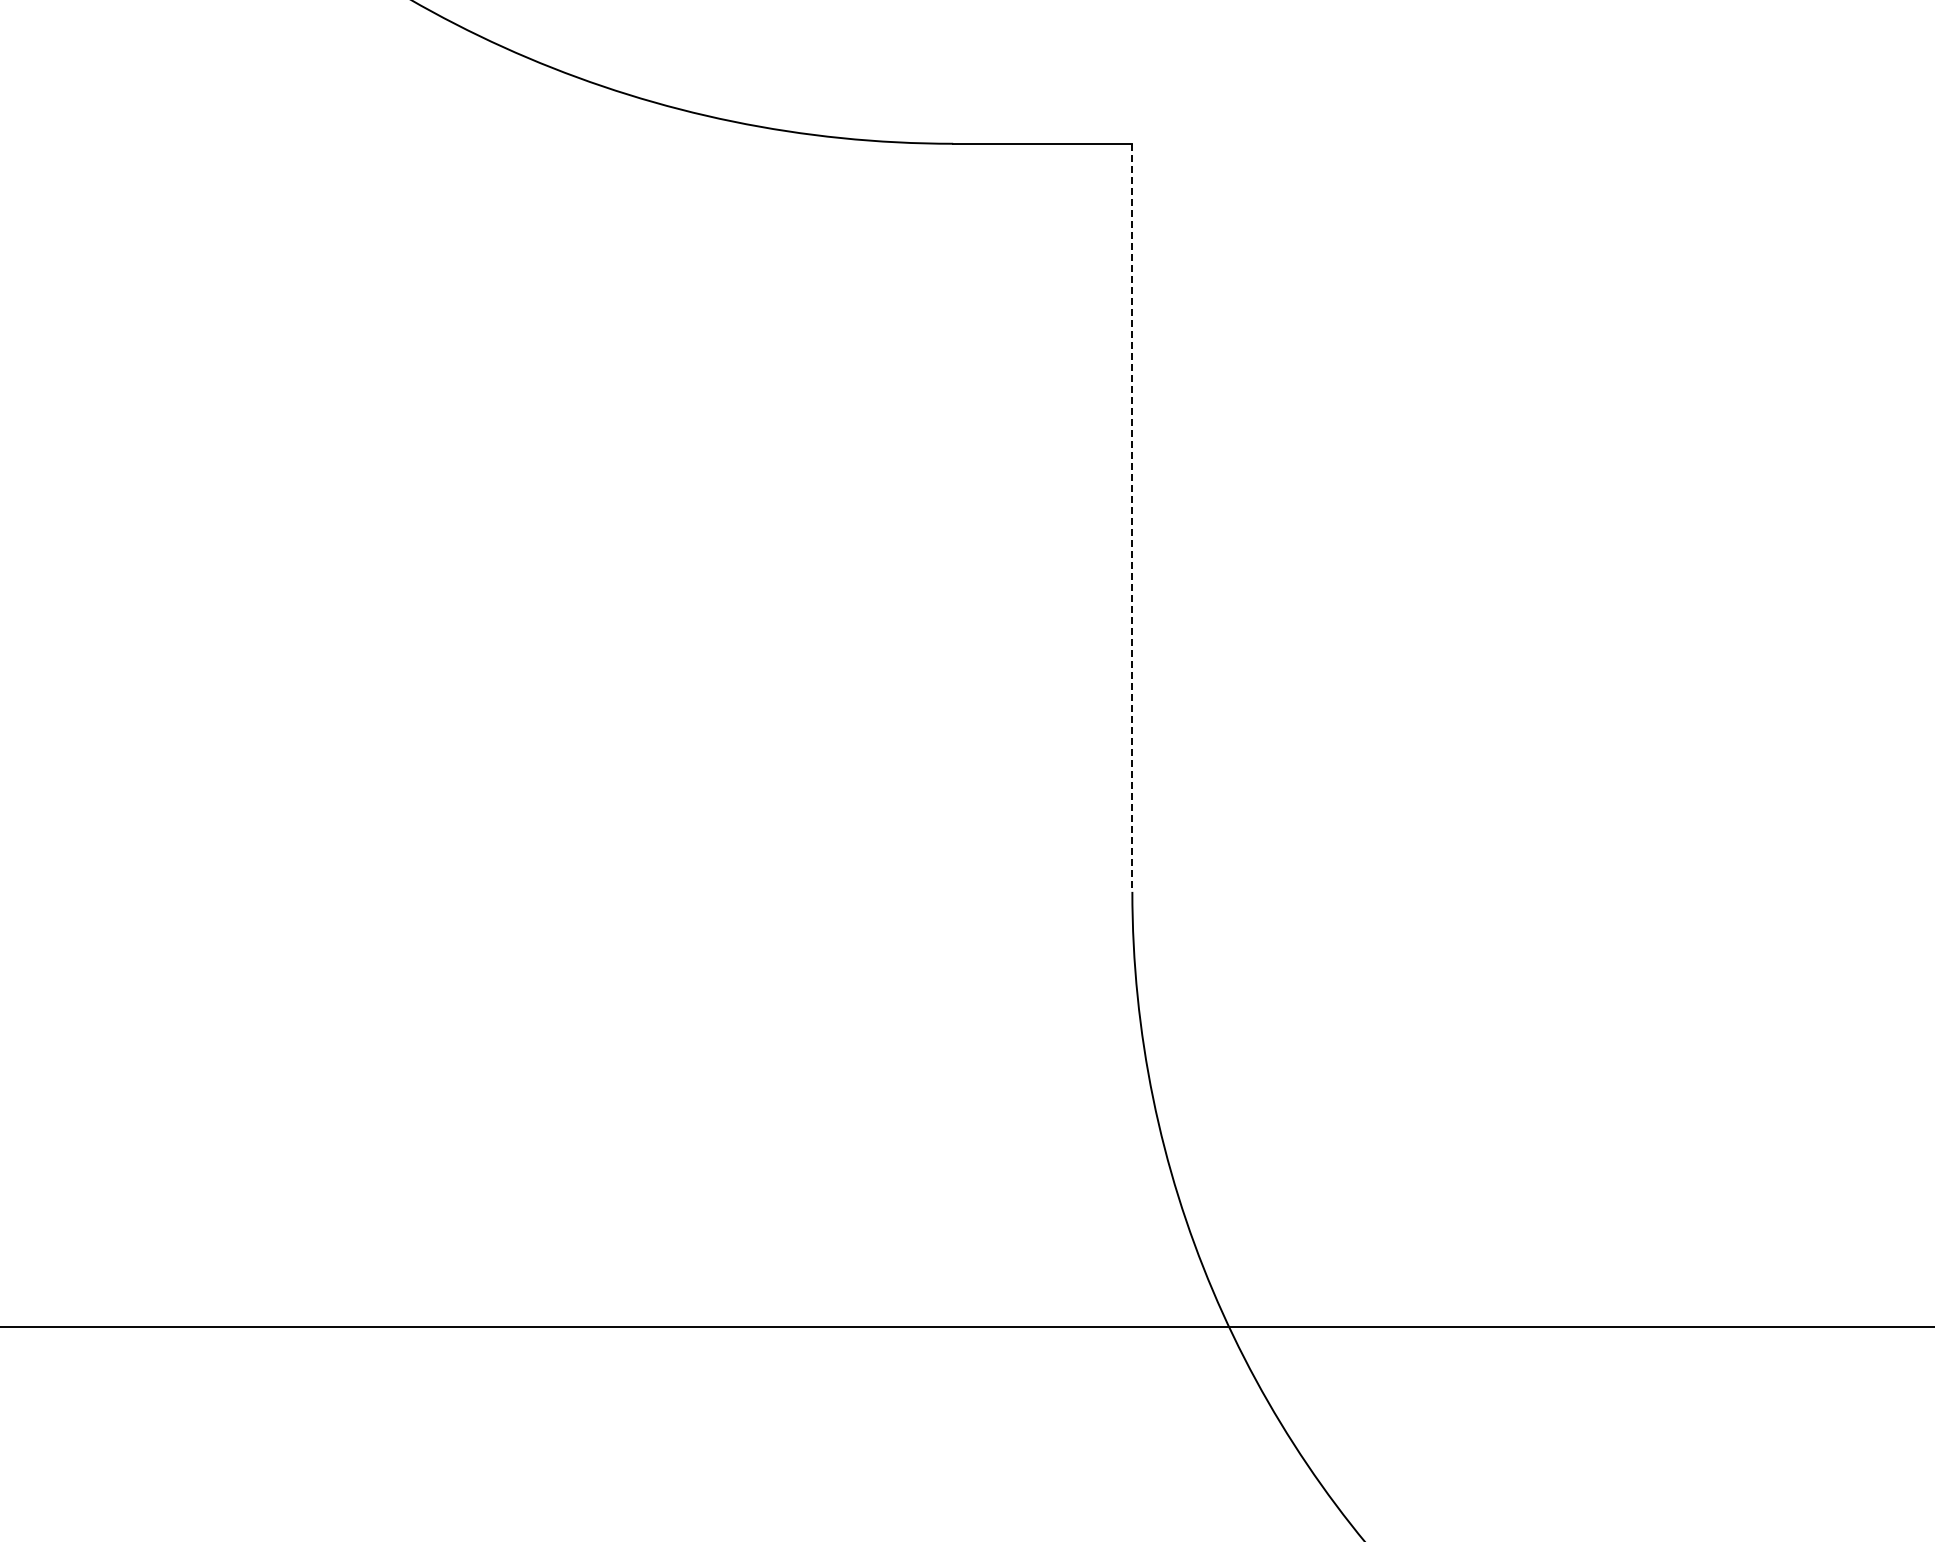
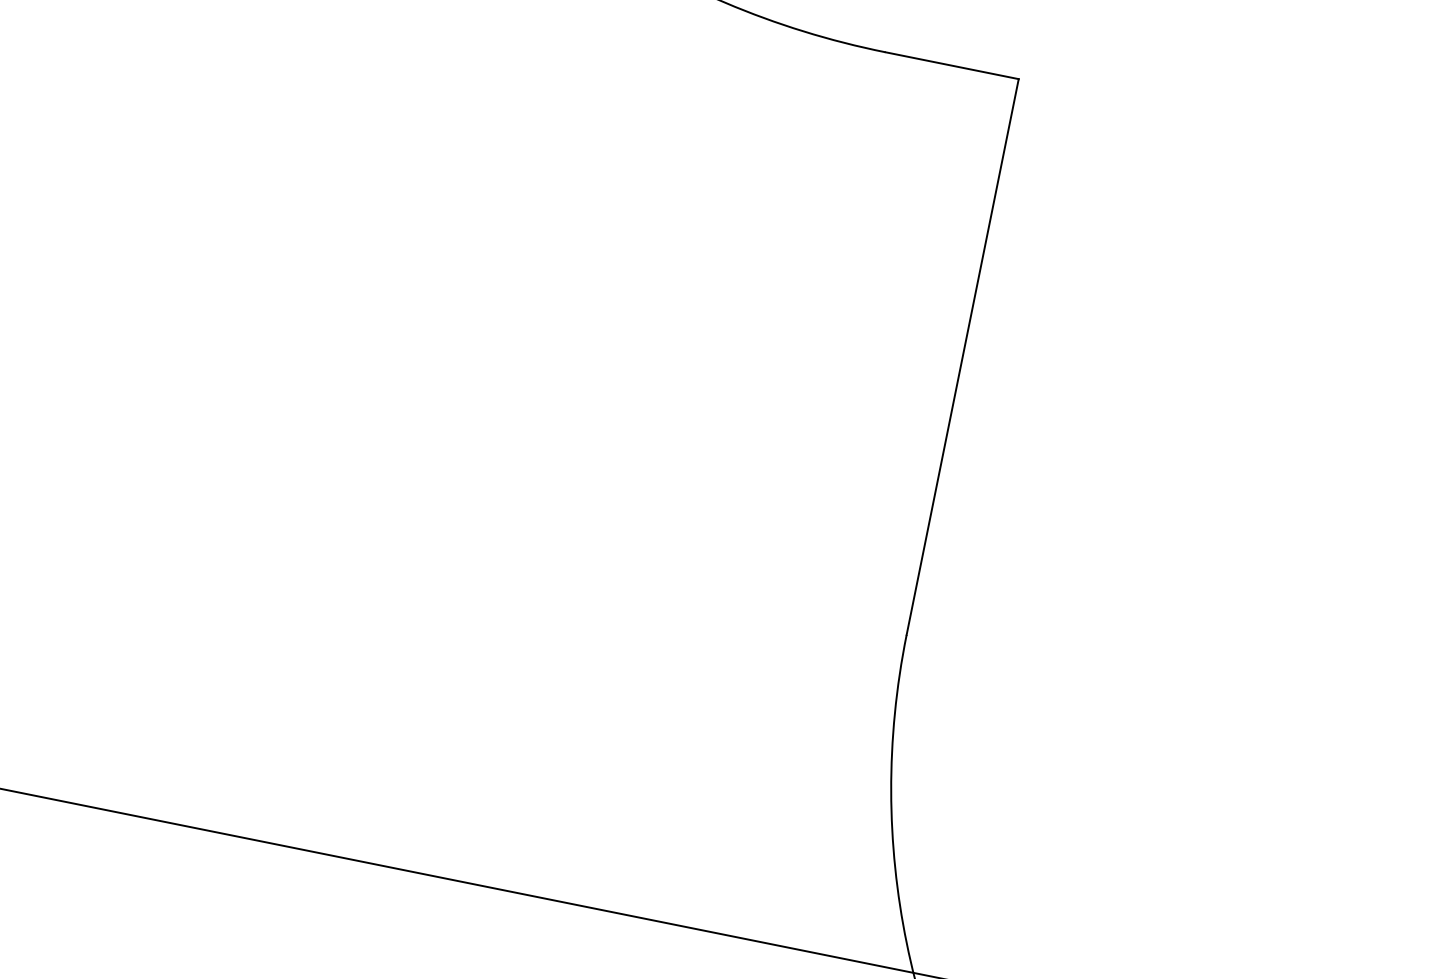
line: (1132, 518) -> (962, 357), dashed -> solid

